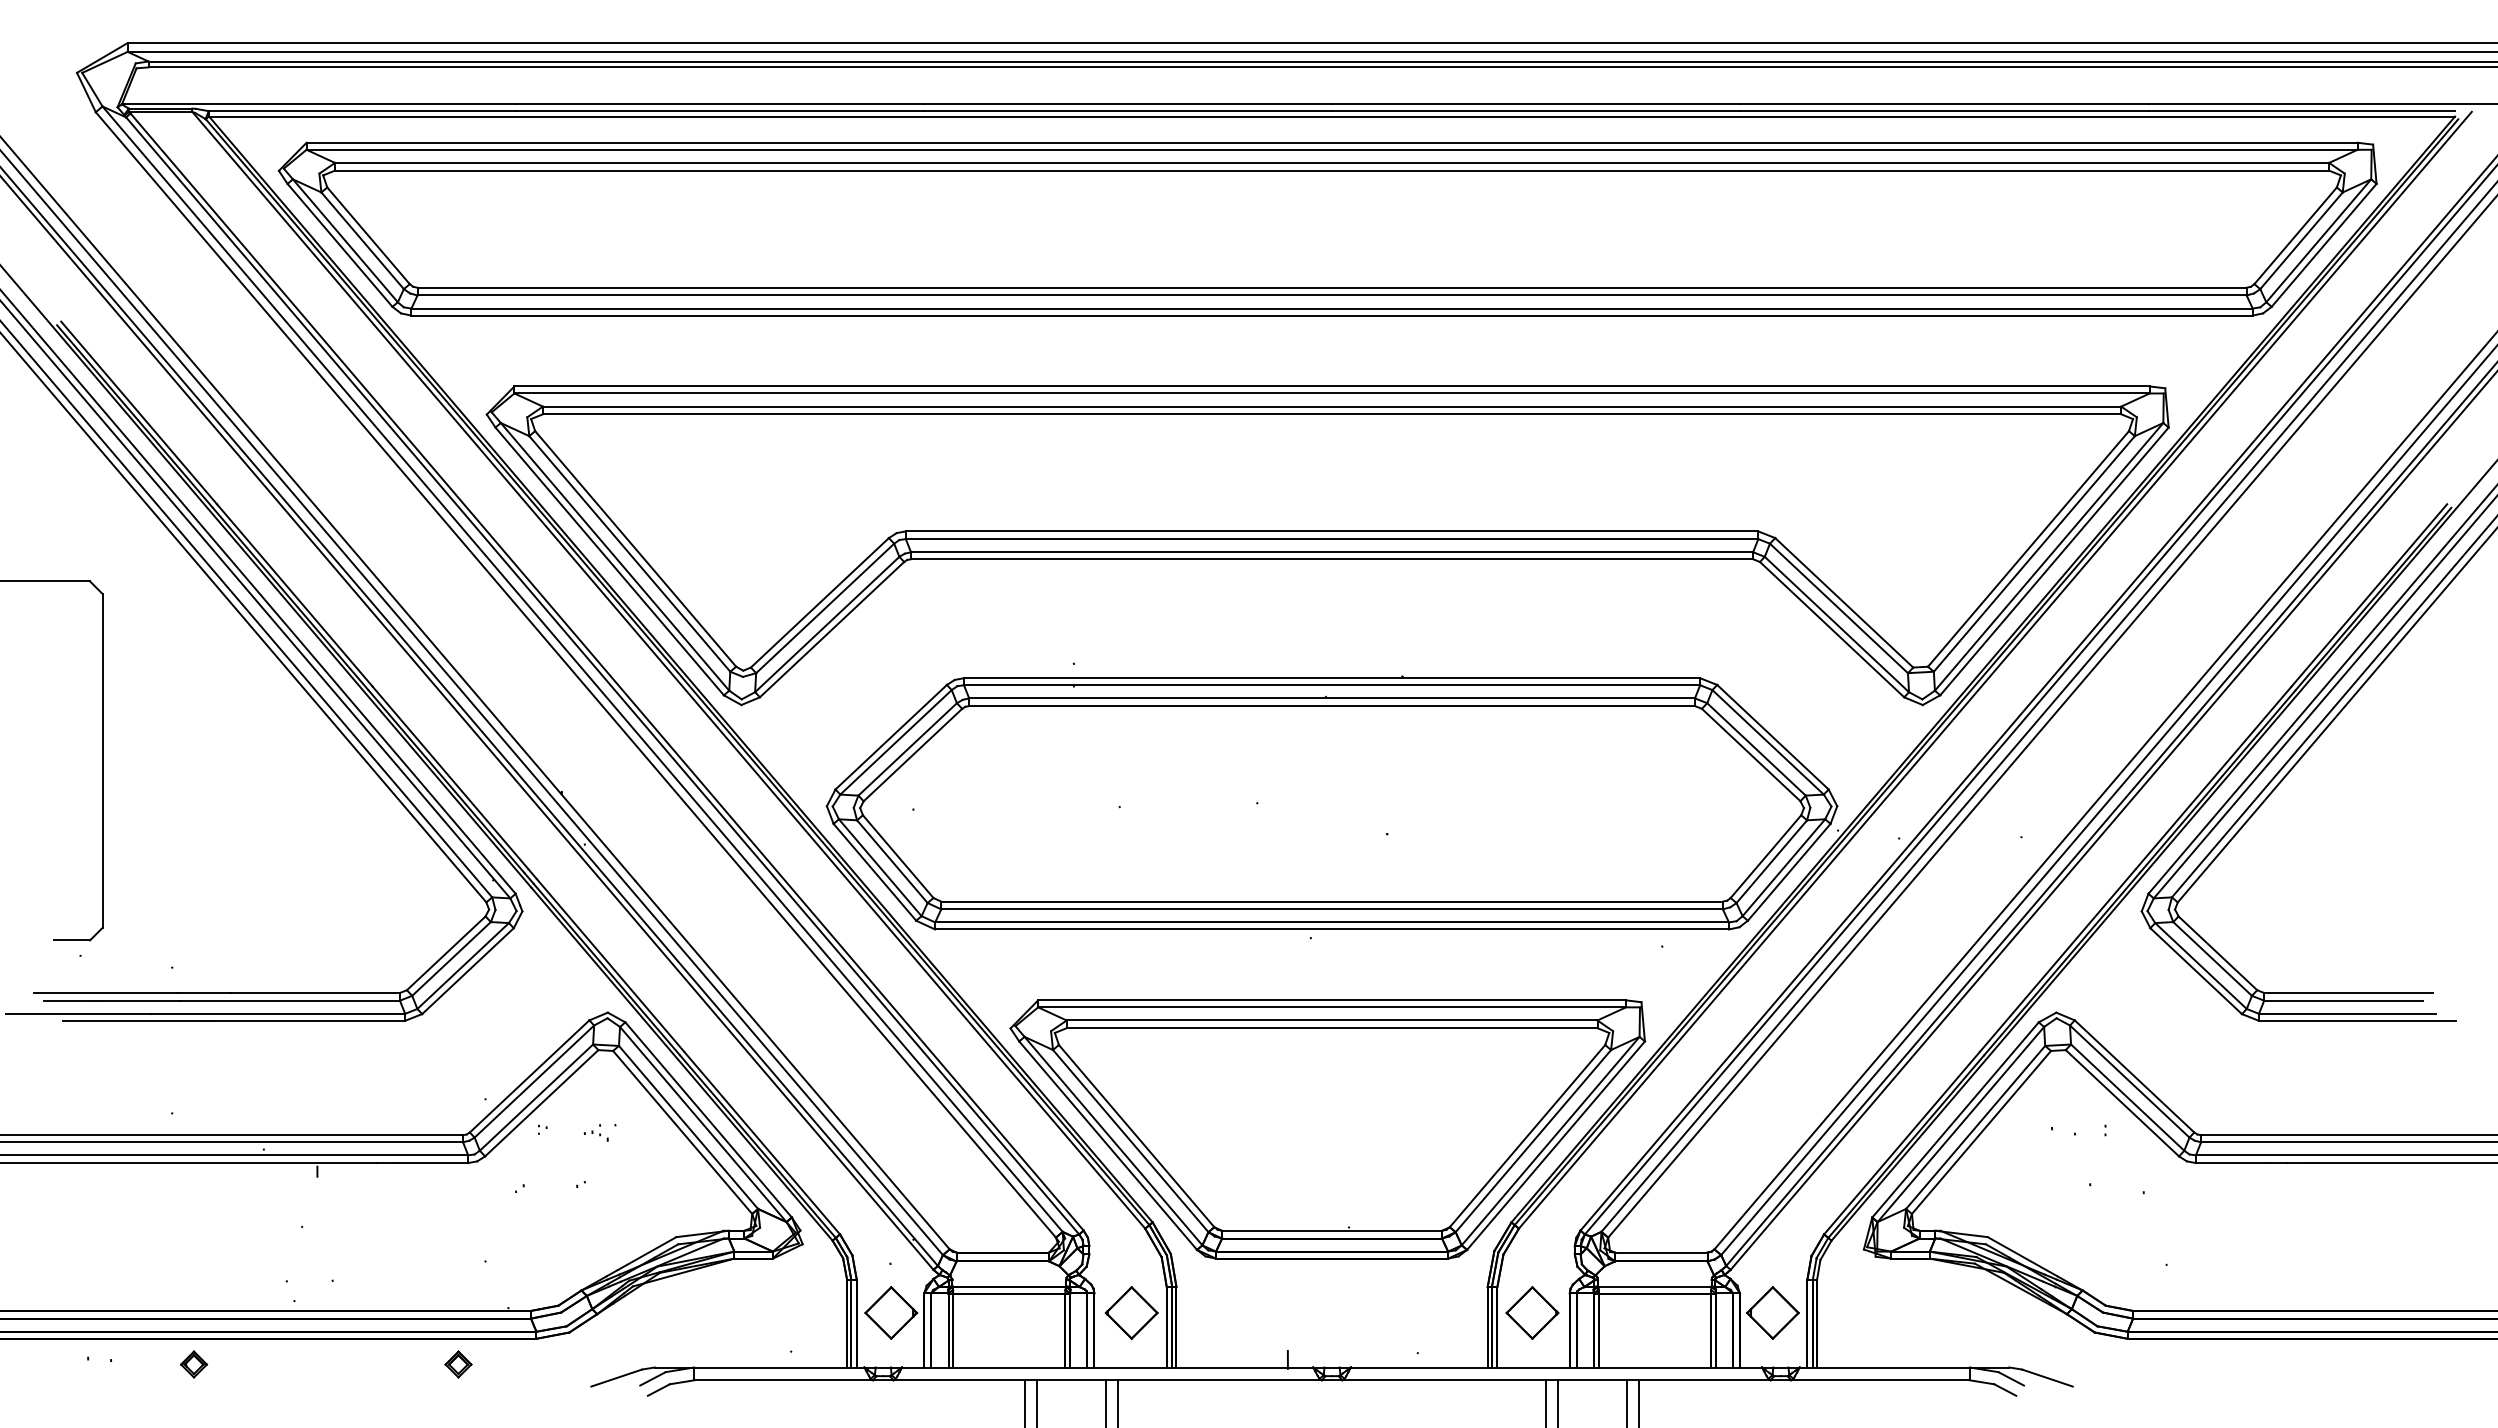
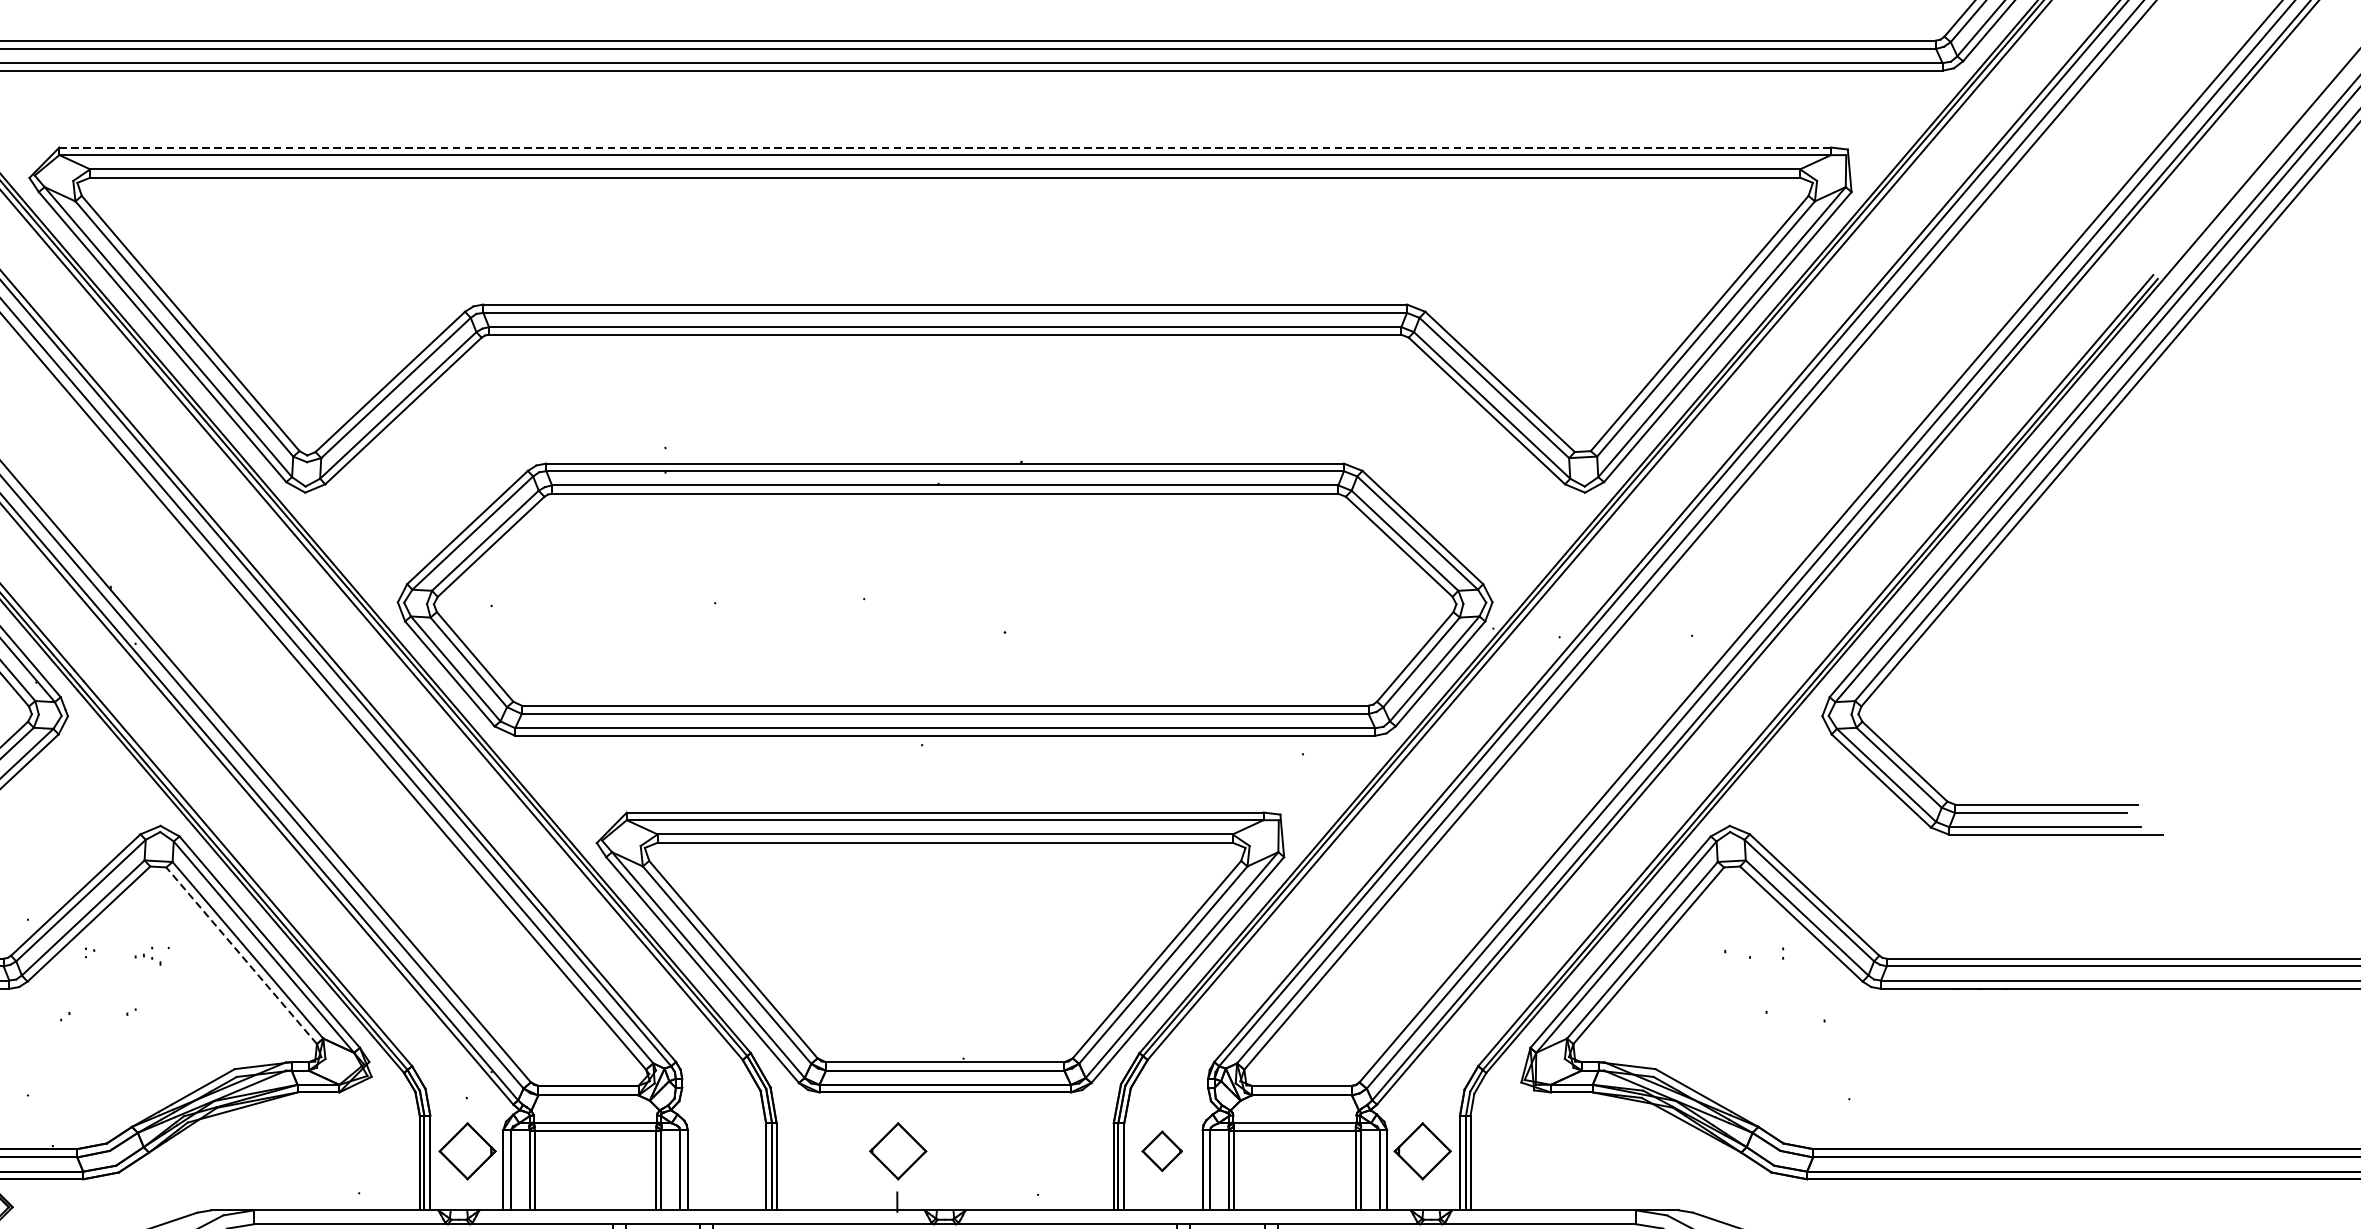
line: (1332, 386) -> (945, 147), solid -> dashed
line: (682, 1132) -> (241, 955), solid -> dashed
part: (1131, 1312) -> (897, 1150), moved
part: (1532, 1312) -> (1162, 1150), size x0.7

